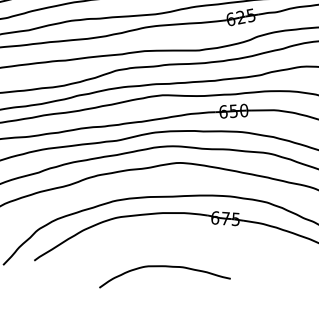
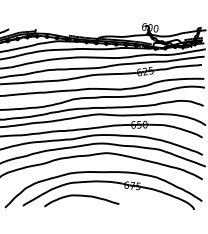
curve: (163, 267) -> (81, 196), moved

